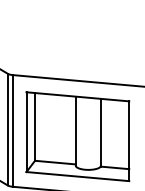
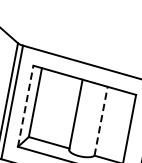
line: (26, 132) -> (25, 106), solid -> dashed
line: (100, 132) -> (100, 120), solid -> dashed

